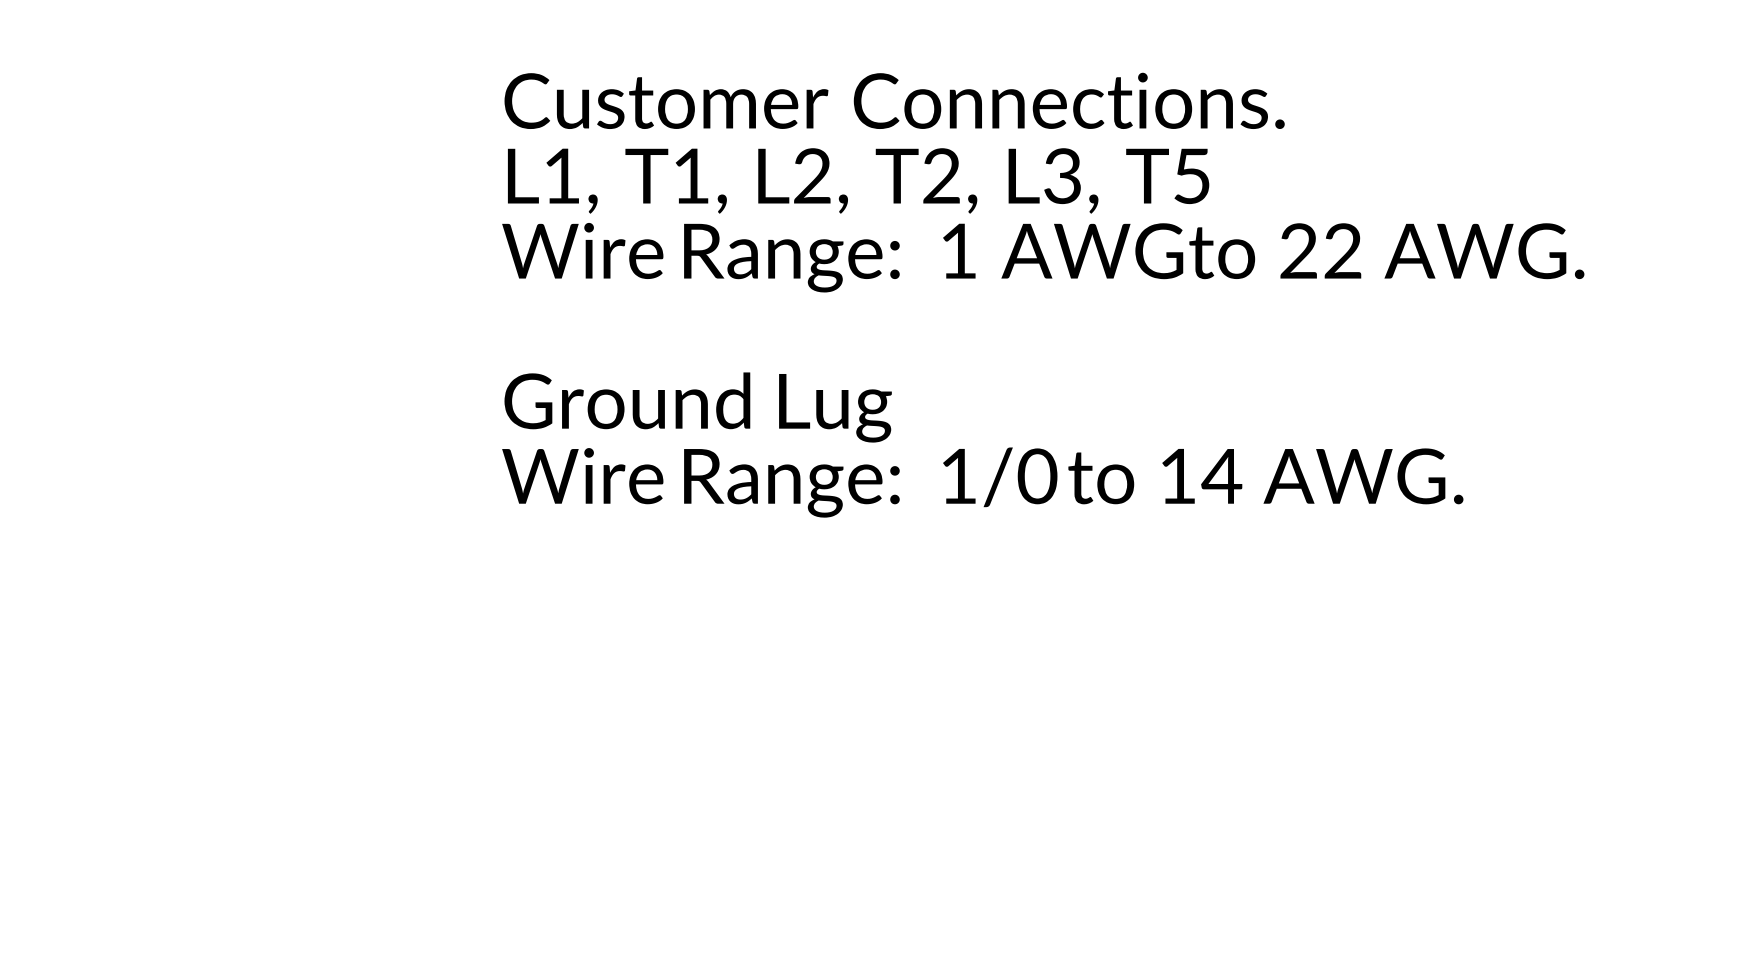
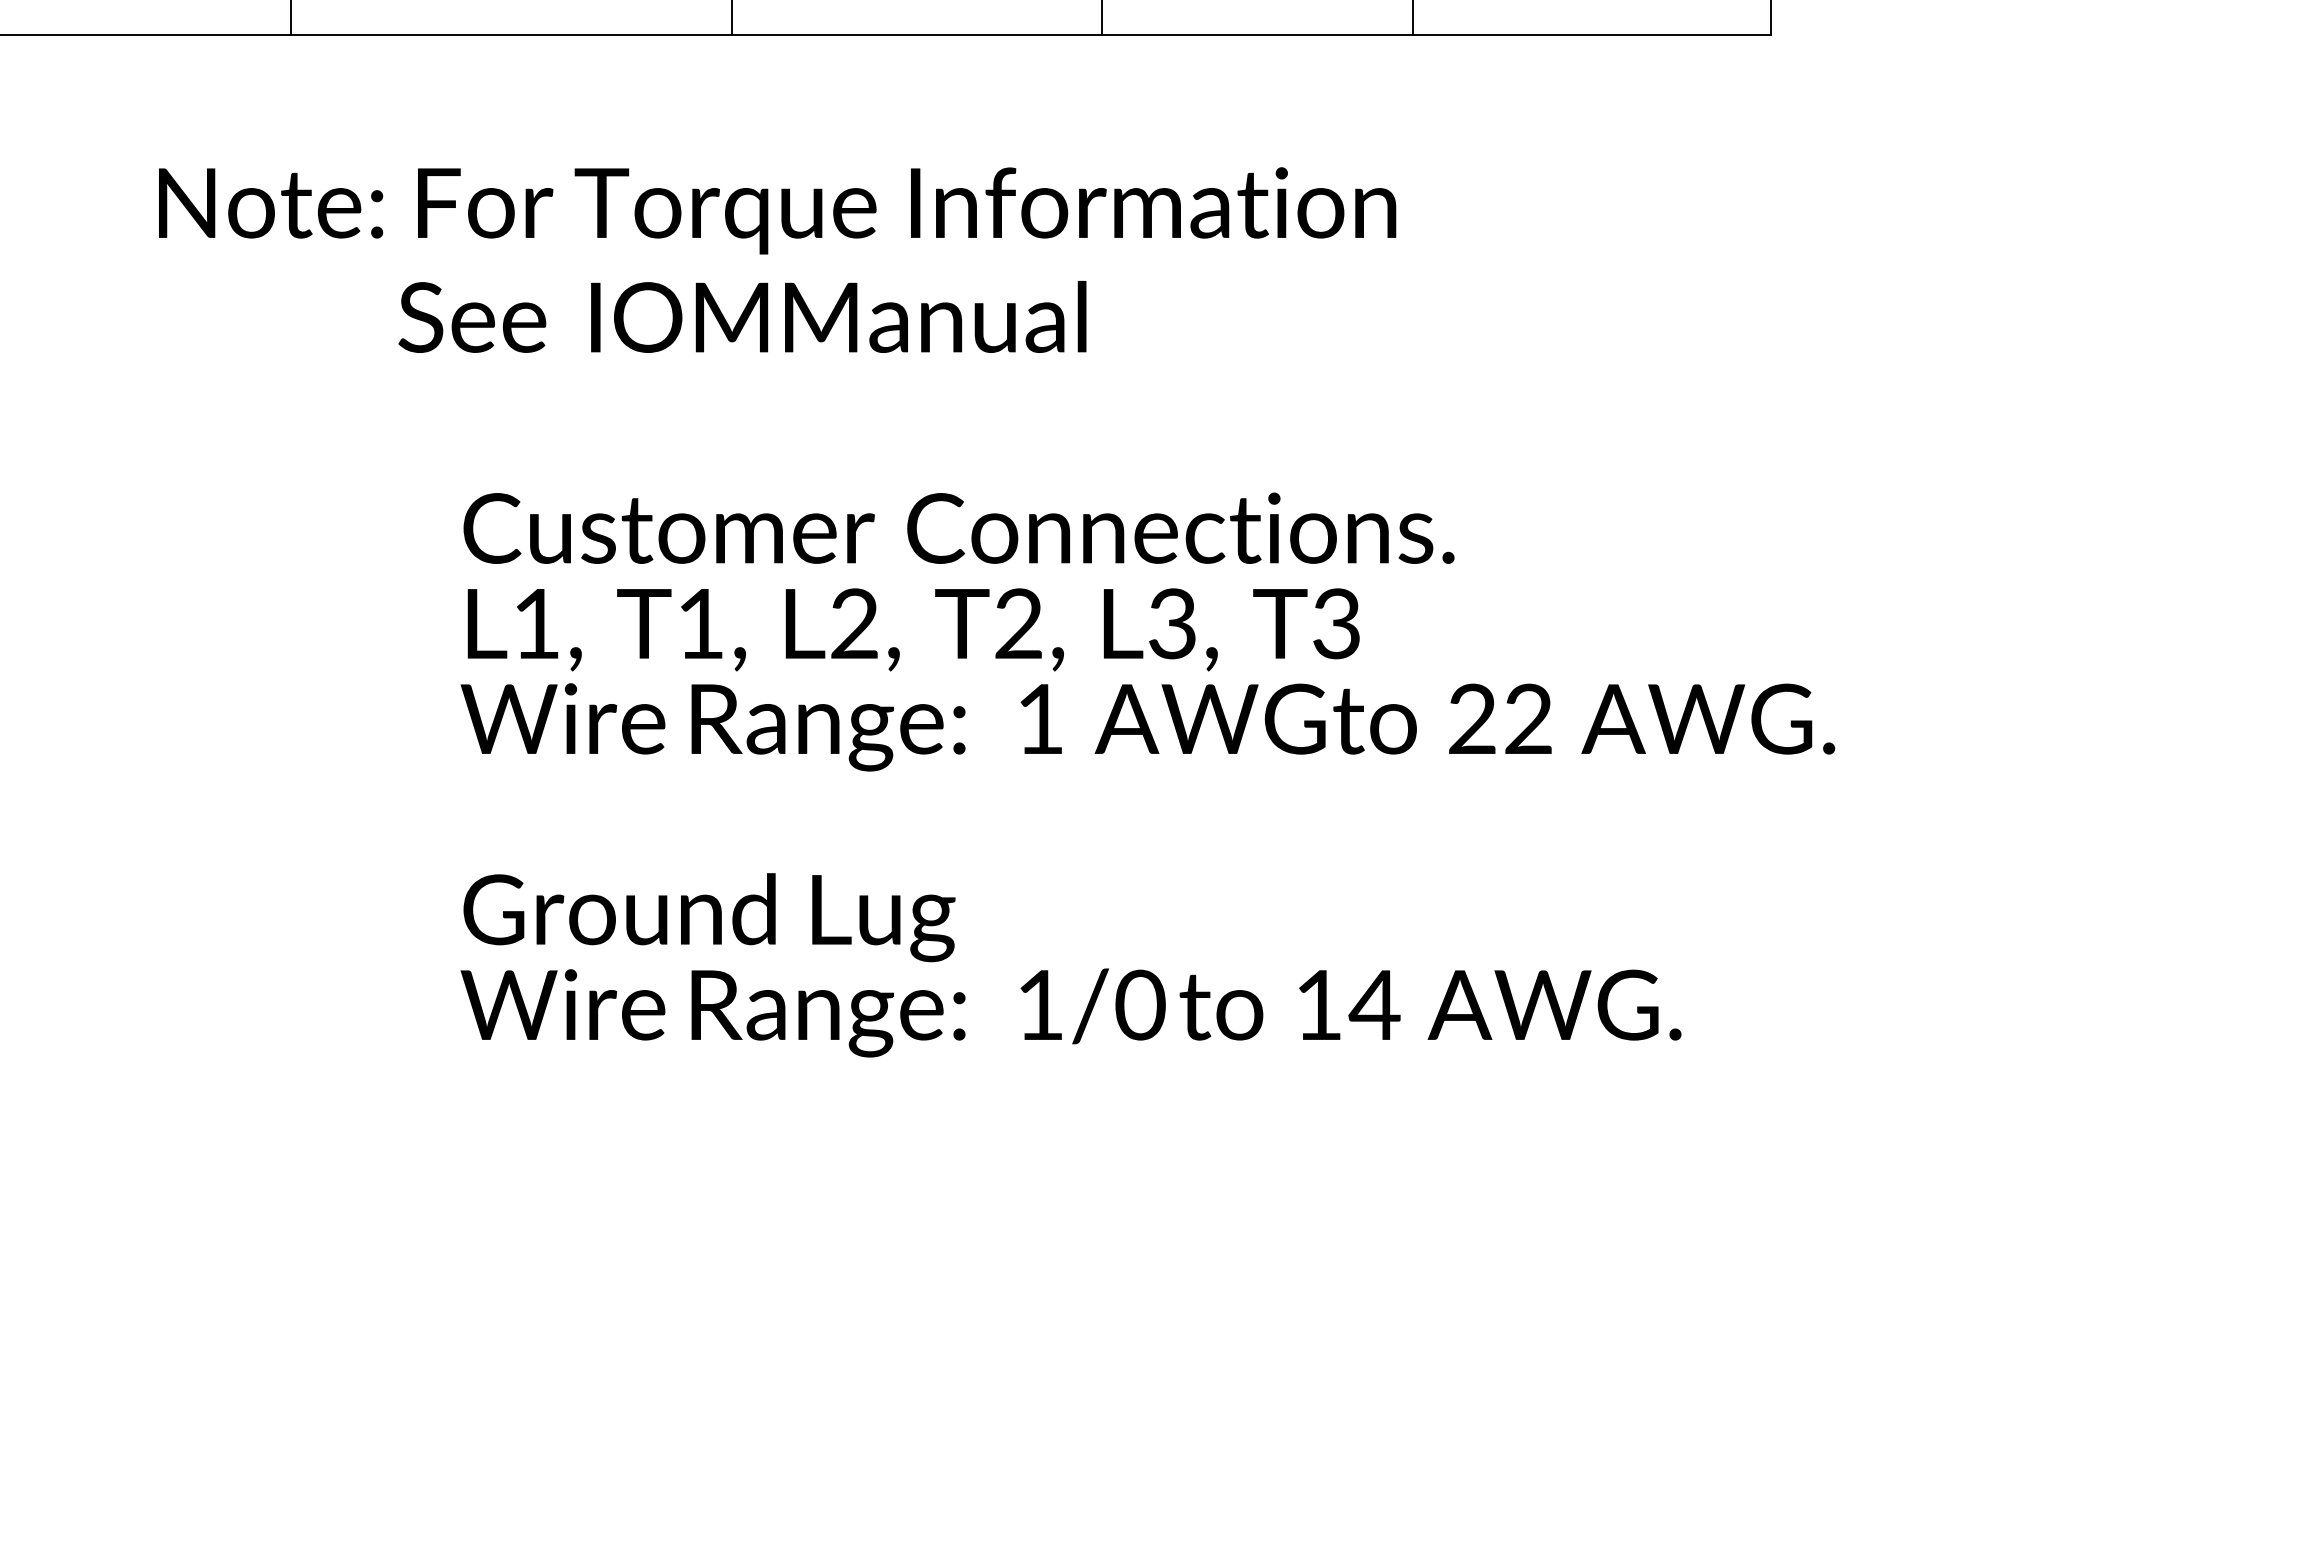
text: (1191, 175) -> (1336, 623), T5 -> T3

